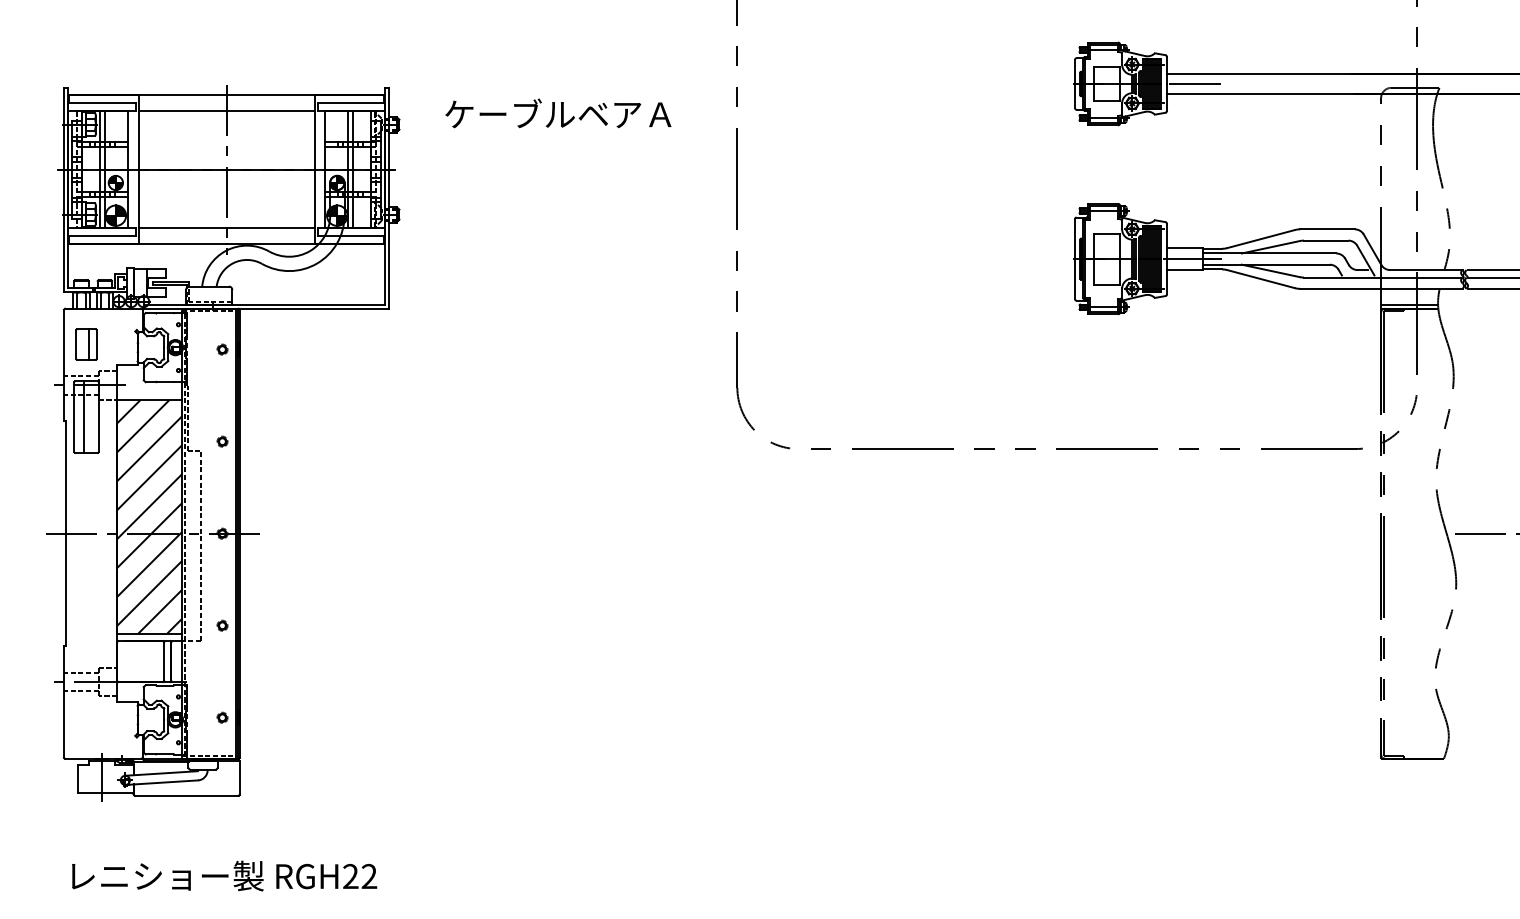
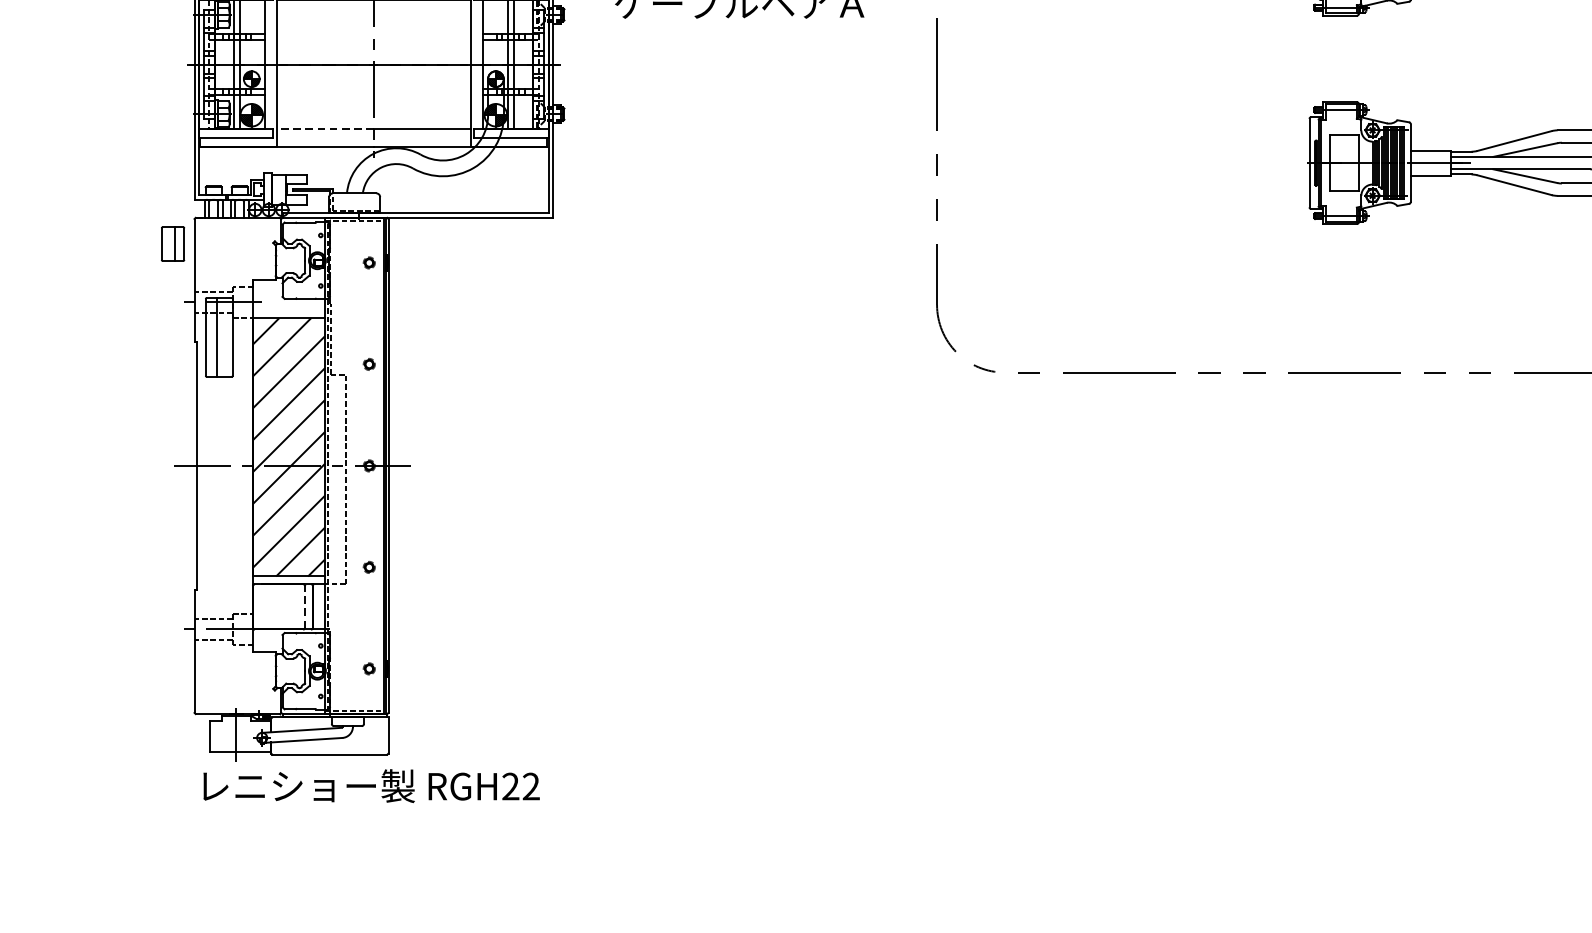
line: (182, 227) -> (325, 128), solid -> dashed
part: (86, 344) -> (173, 244), moved
line: (164, 661) -> (305, 606), solid -> dashed
text: (224, 875) -> (371, 785), moved

